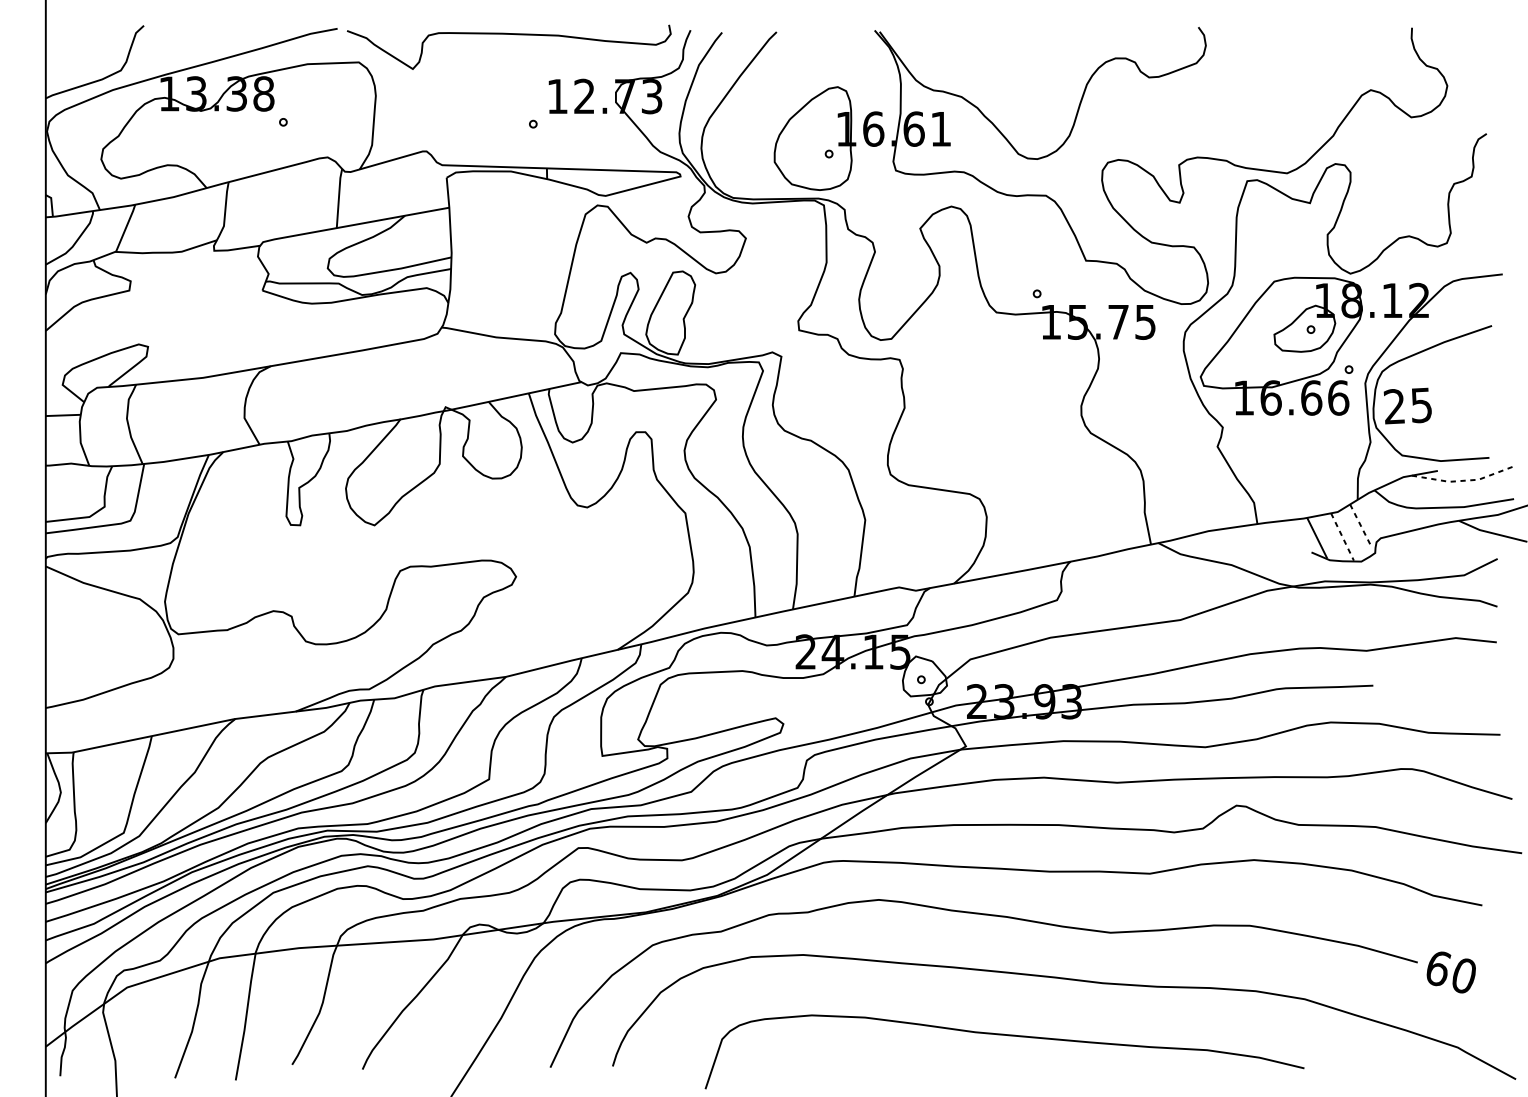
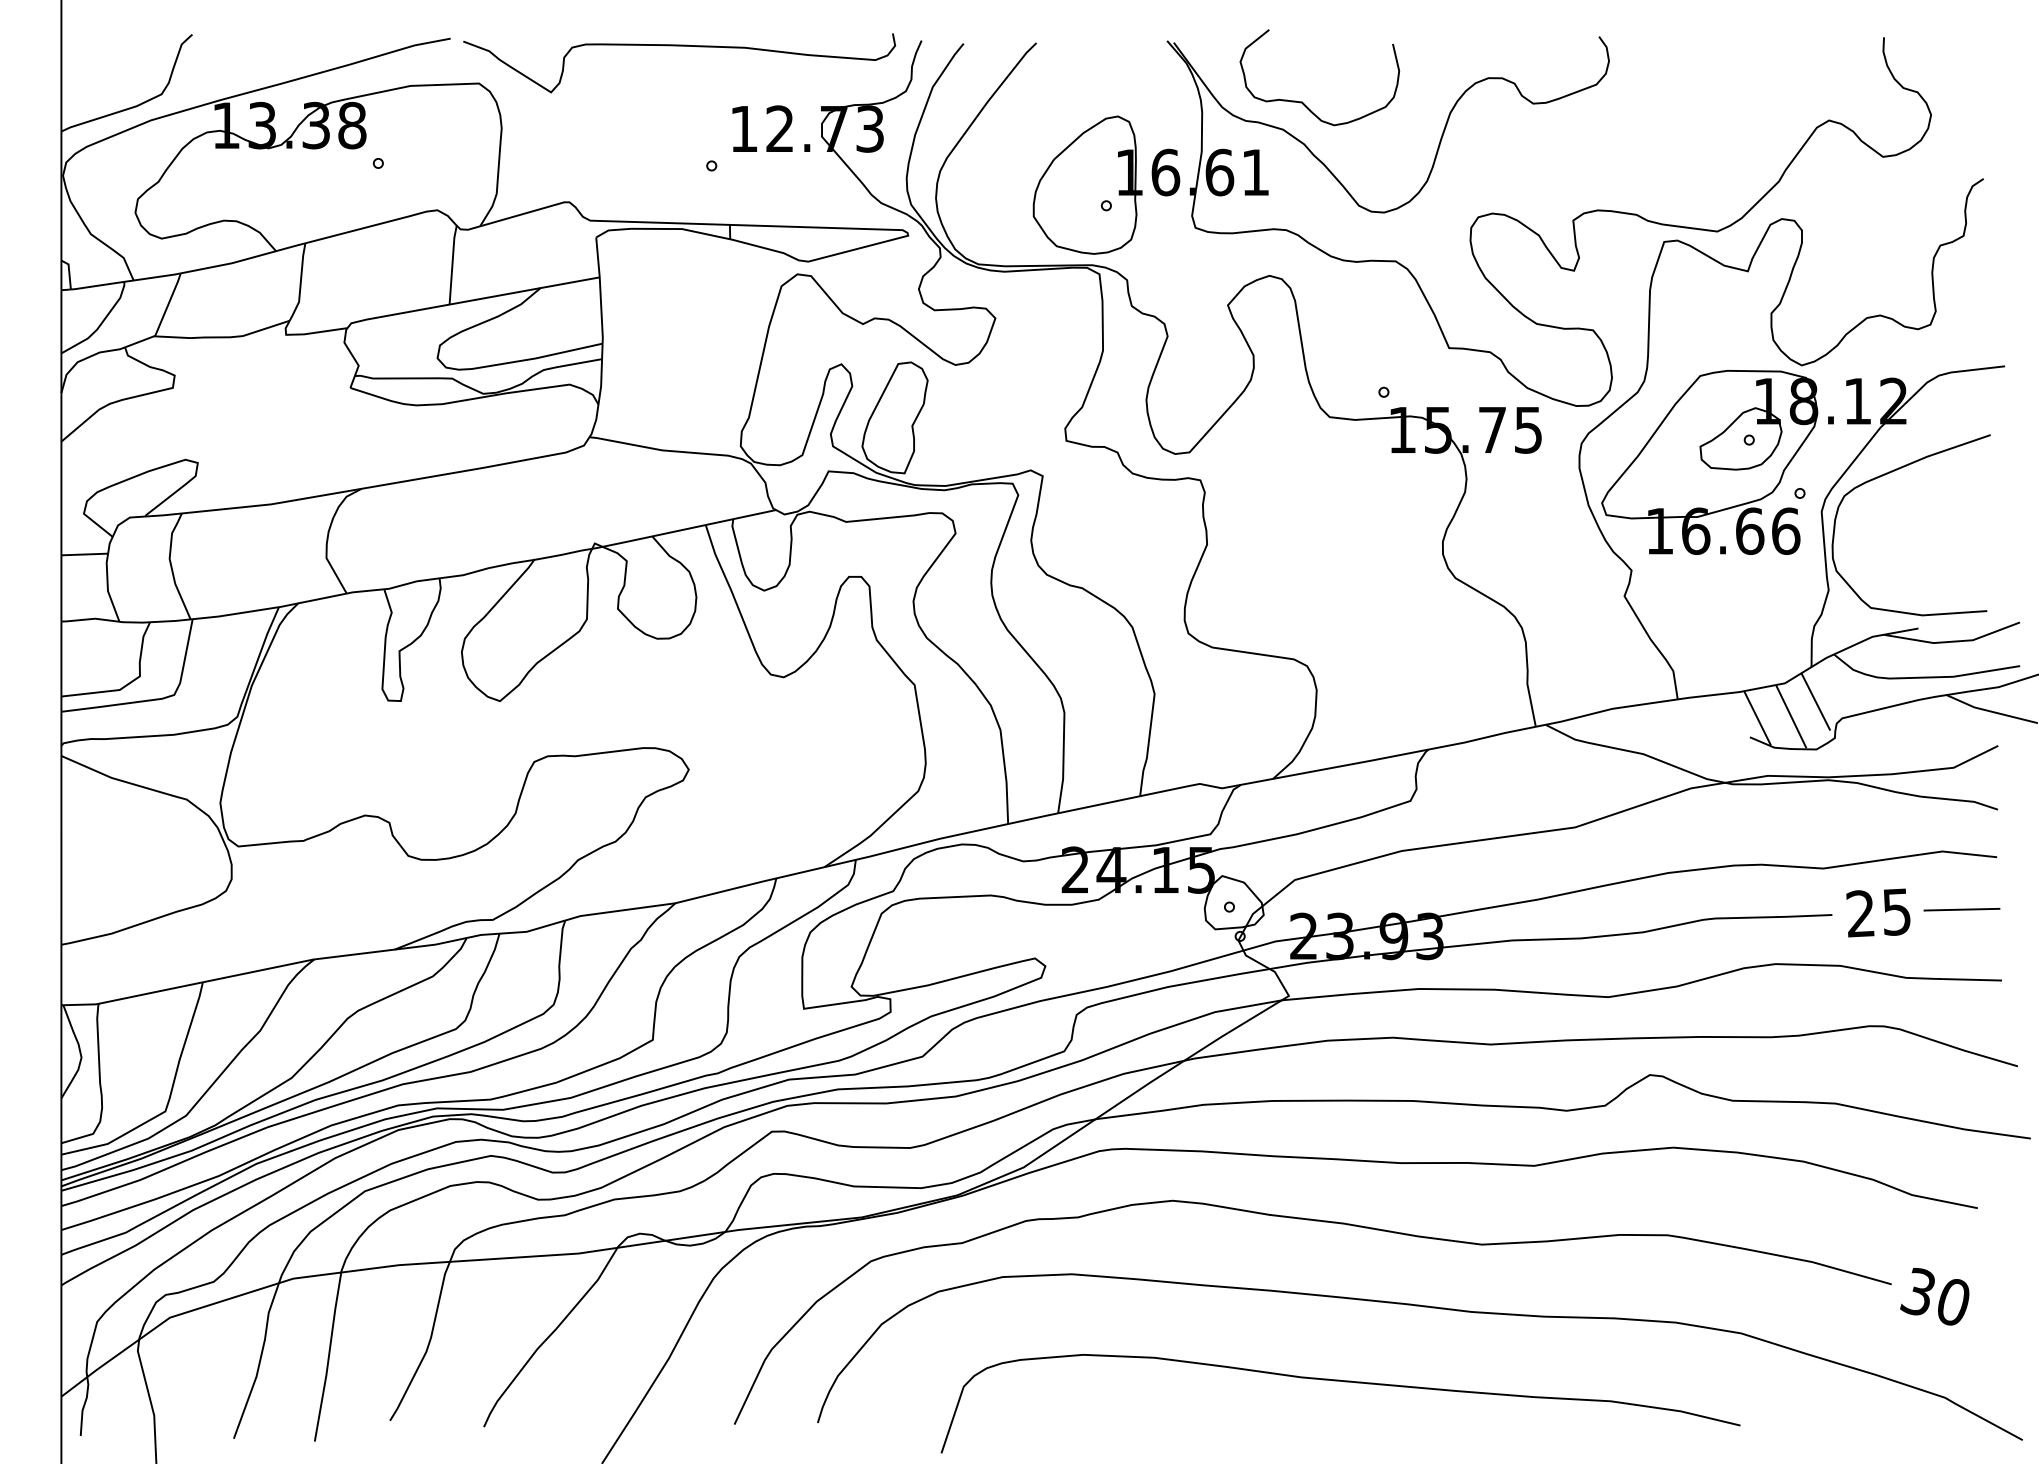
curve: (976, 75) -> (1302, 101), added
text: (1407, 405) -> (1878, 912), moved
line: (1464, 480) -> (1953, 641), dashed -> solid
line: (1361, 526) -> (1816, 702), dashed -> solid
line: (1342, 537) -> (1791, 717), dashed -> solid
line: (1470, 681) -> (1961, 909), added
text: (1437, 967) -> (1918, 1291), 60 -> 30

